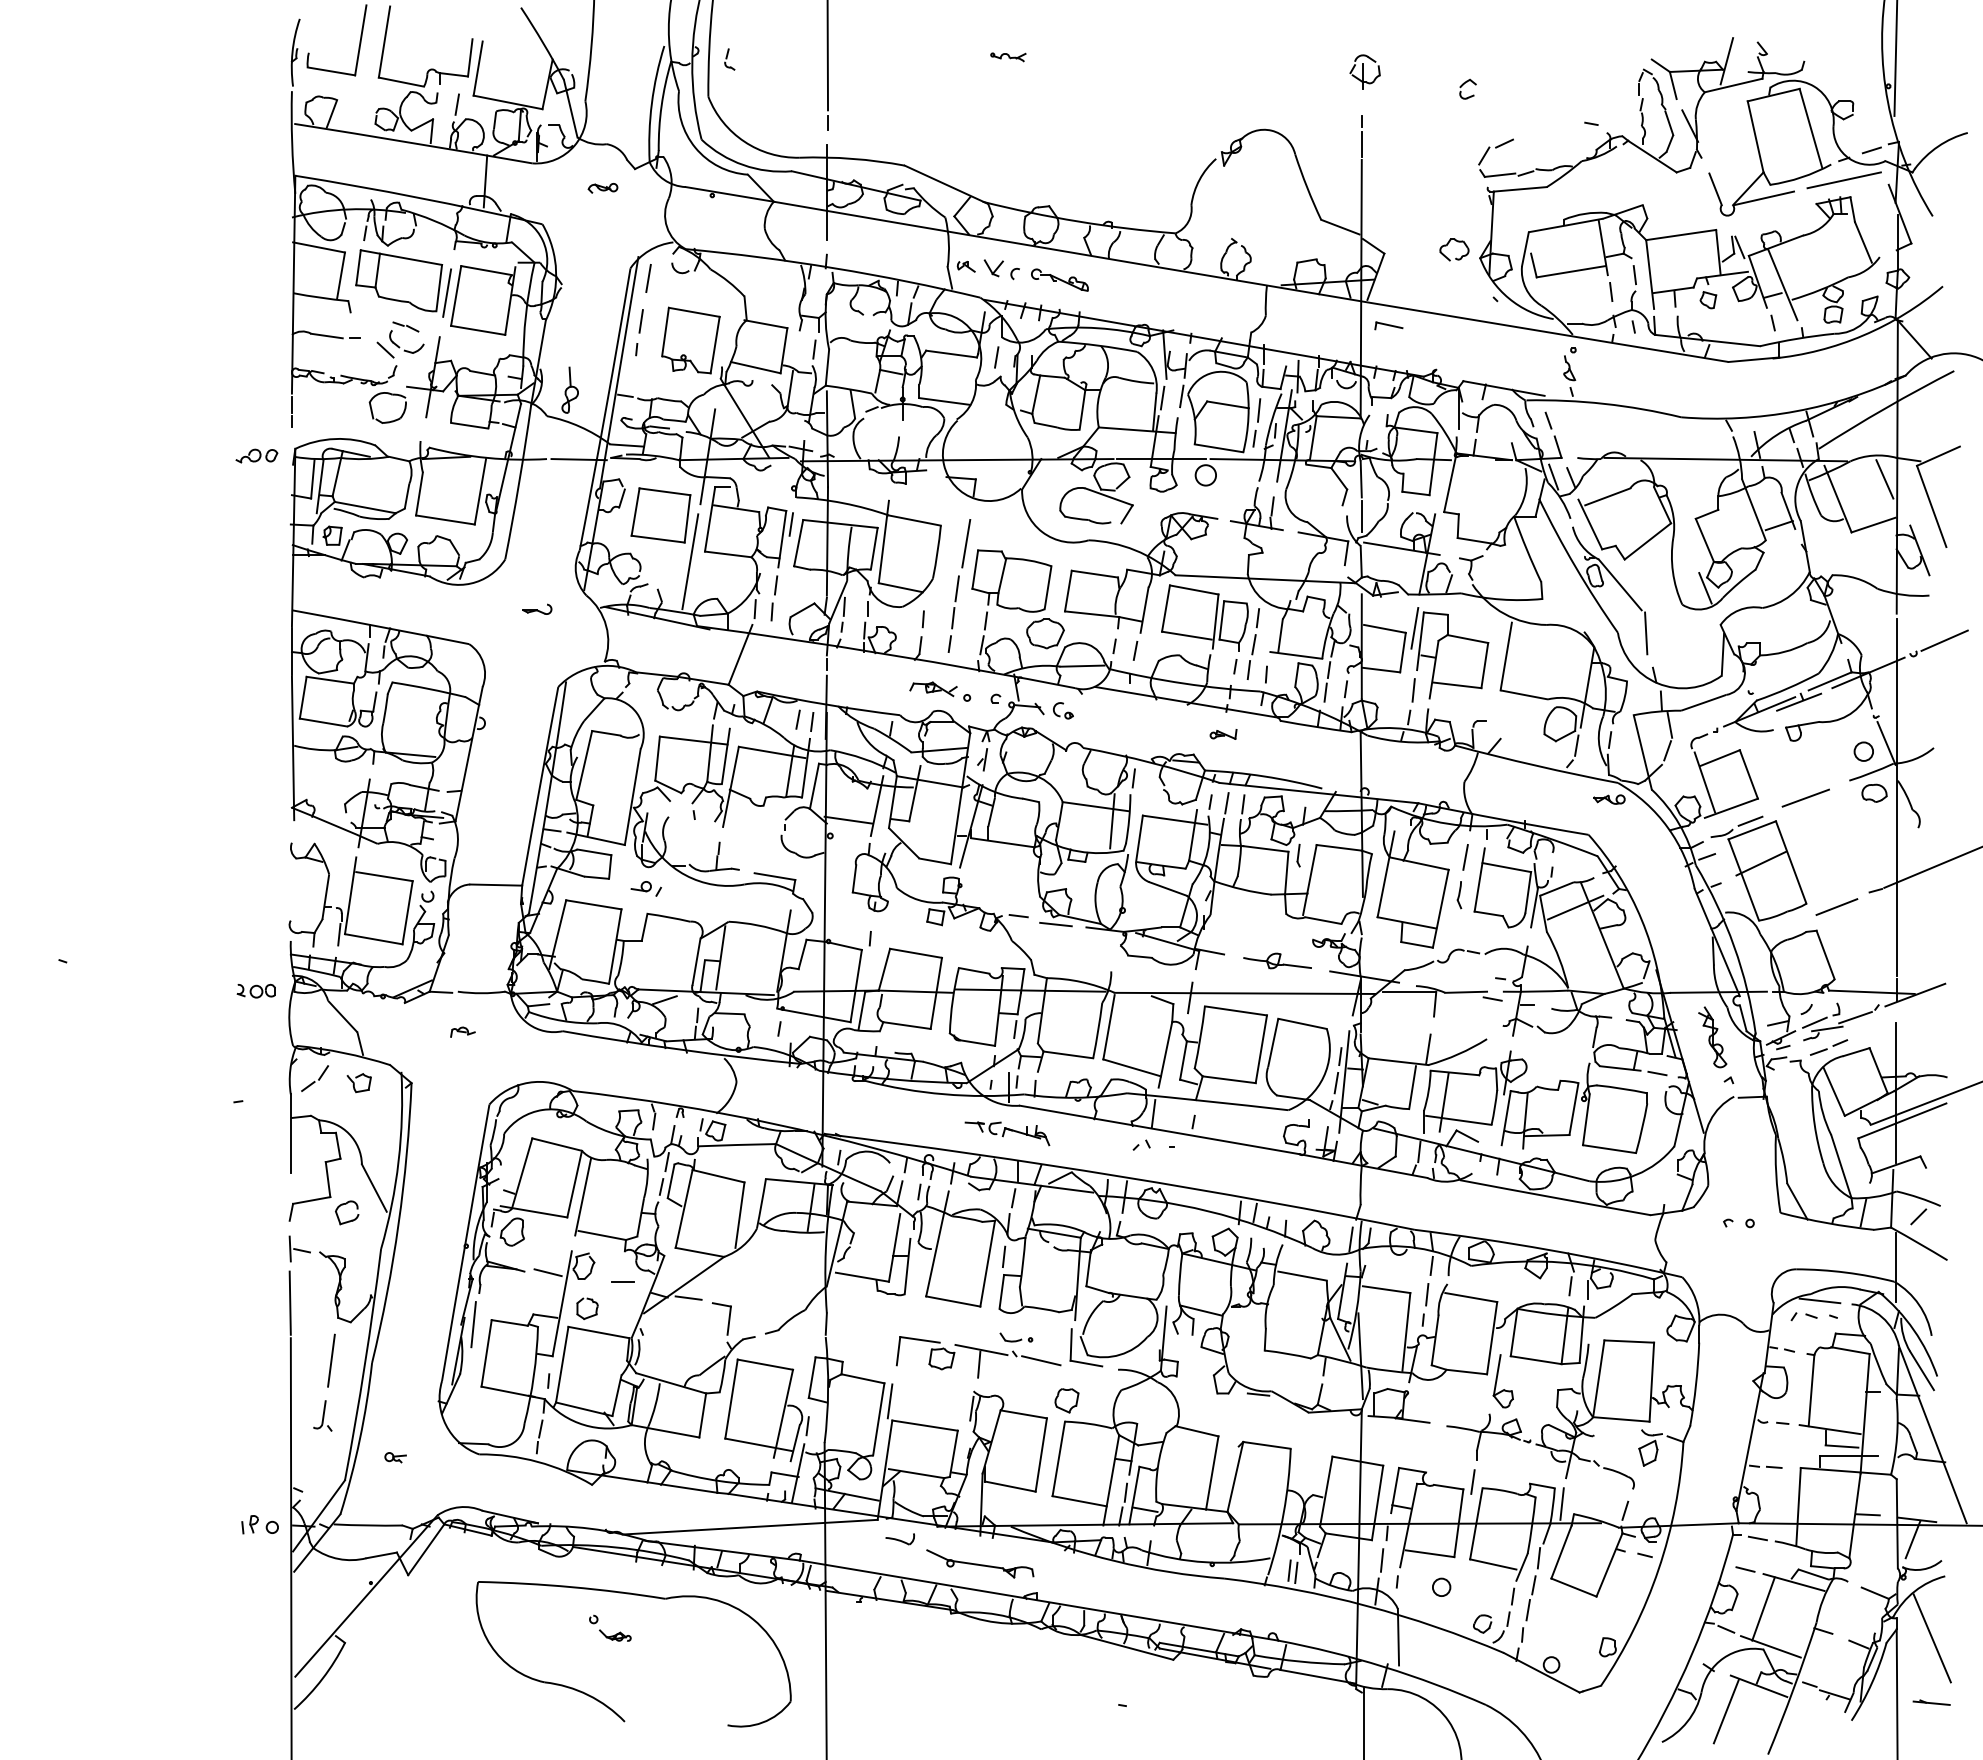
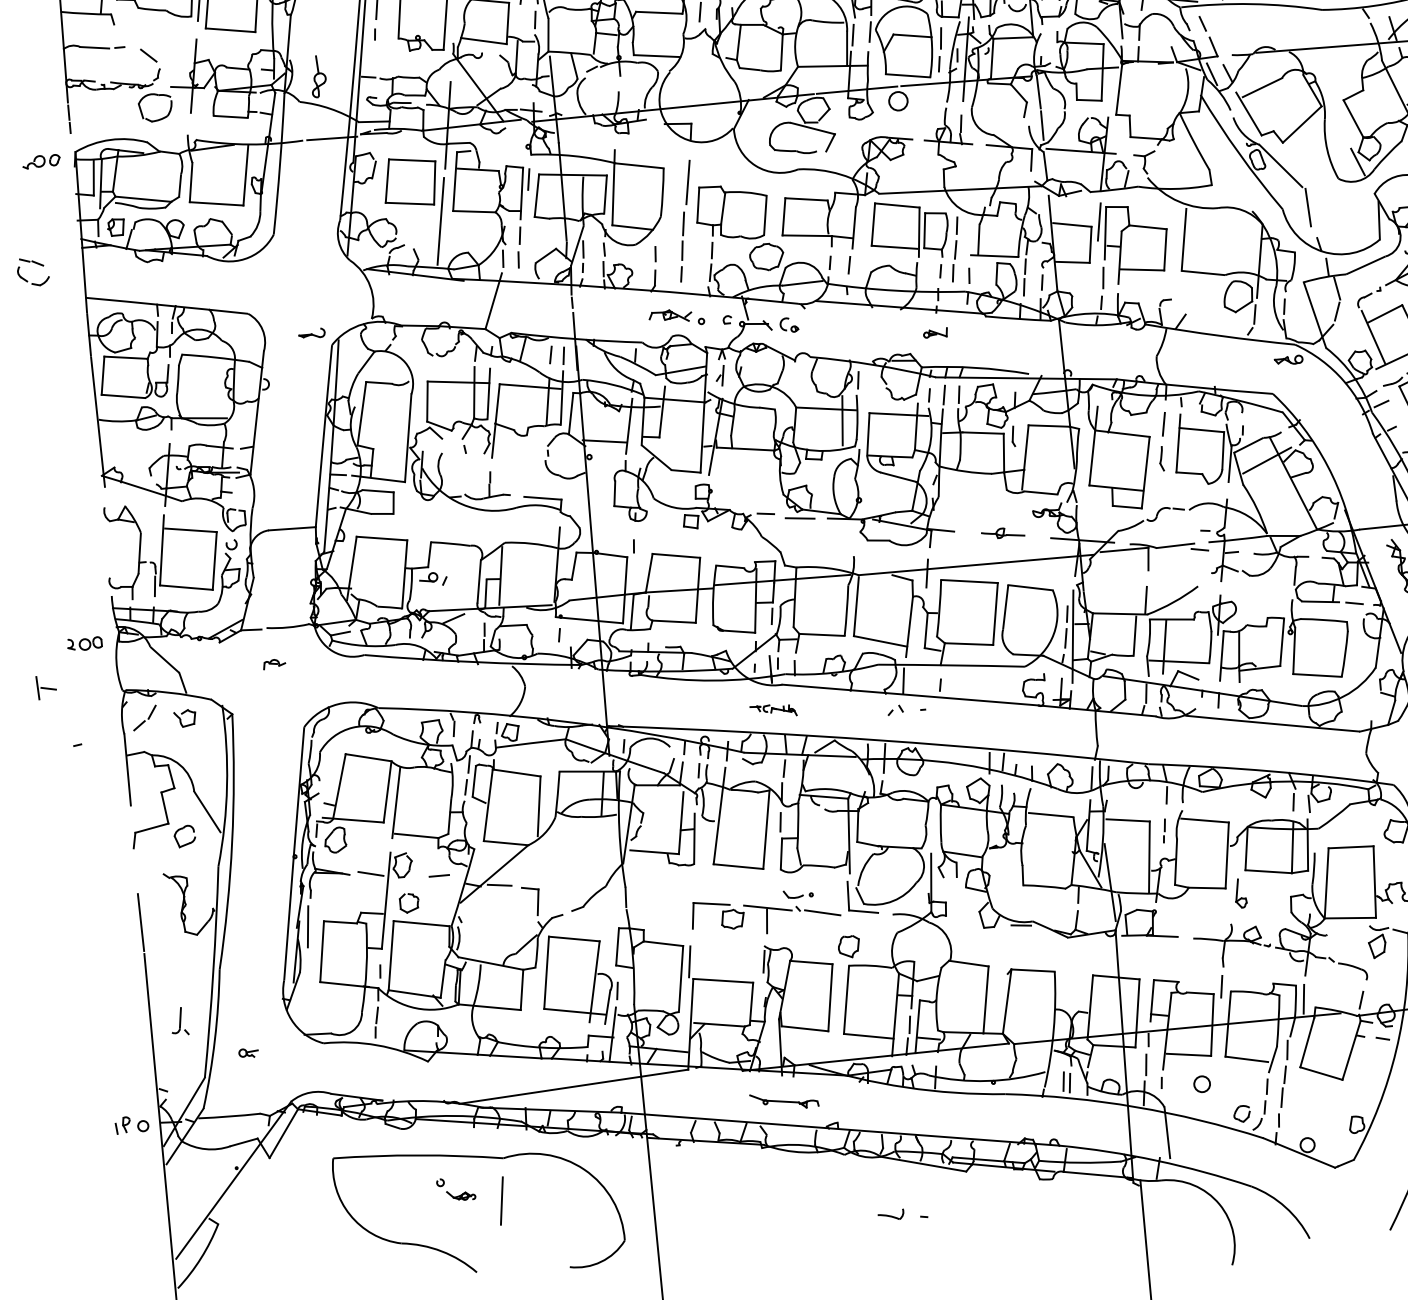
part: (411, 329) -> (36, 264), moved
part: (537, 608) -> (312, 332), moved
part: (645, 888) -> (432, 579), moved
part: (1277, 960) -> (1002, 532), size x0.7
part: (1007, 1133) -> (773, 710), size x0.6
part: (299, 1248) -> (46, 686), moved
part: (1425, 1304) -> (1164, 830), size x0.6
line: (331, 1360) -> (501, 1200), moved
part: (1502, 1381) -> (1240, 893), size x0.6
part: (899, 1539) -> (890, 1215), moved
part: (980, 1563) -> (784, 1100), size x0.7

